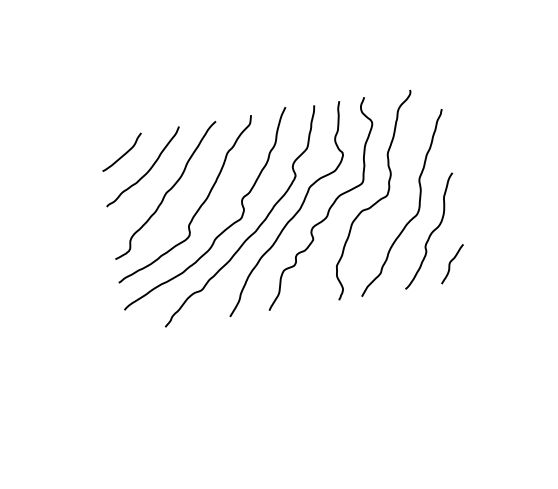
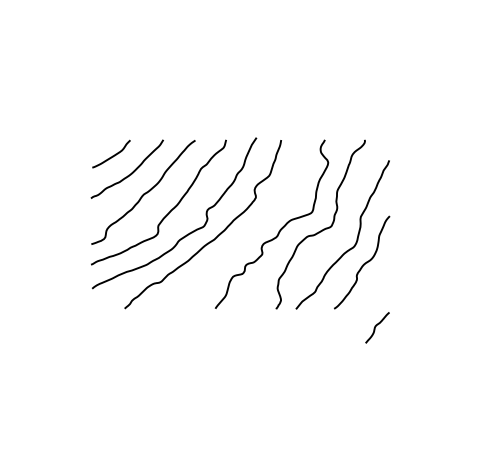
curve: (292, 216) -> (247, 231), removed
curve: (451, 262) -> (376, 326), moved

